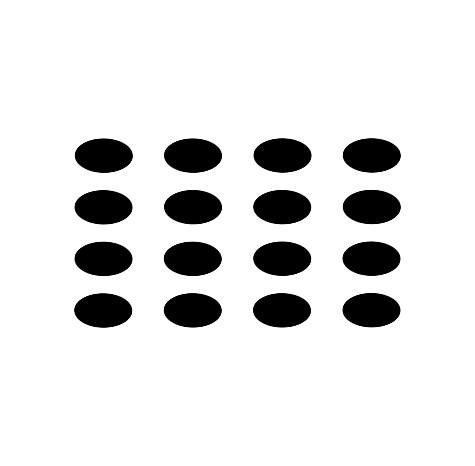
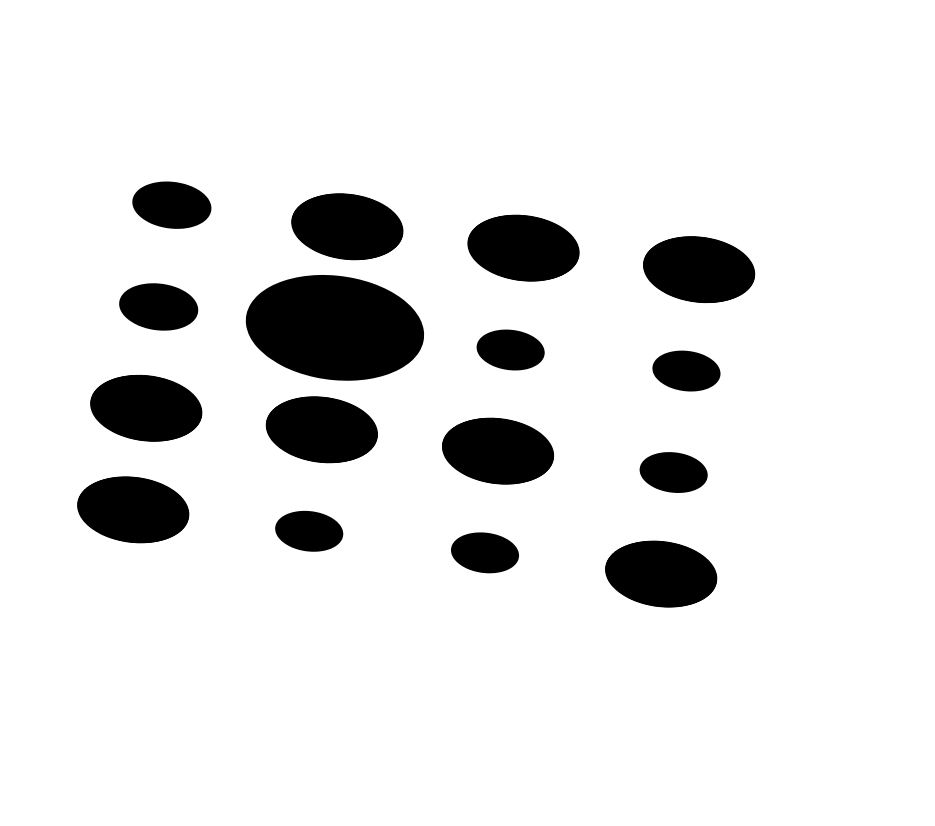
part: (103, 155) -> (171, 204), size x0.7
part: (371, 206) -> (686, 370), size x0.6
part: (103, 207) -> (158, 307), size x0.7
part: (192, 207) -> (333, 328), size x1.6
part: (282, 207) -> (510, 350), size x0.6
part: (371, 258) -> (673, 472), size x0.6
part: (192, 310) -> (308, 531), size x0.6
part: (281, 310) -> (484, 552), size x0.6

